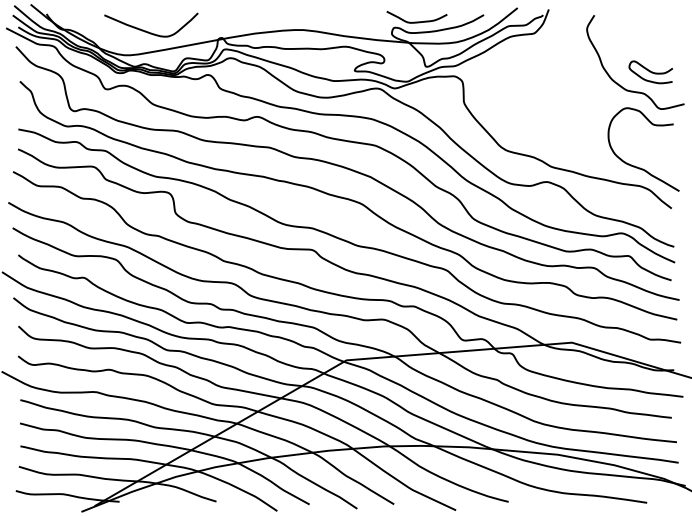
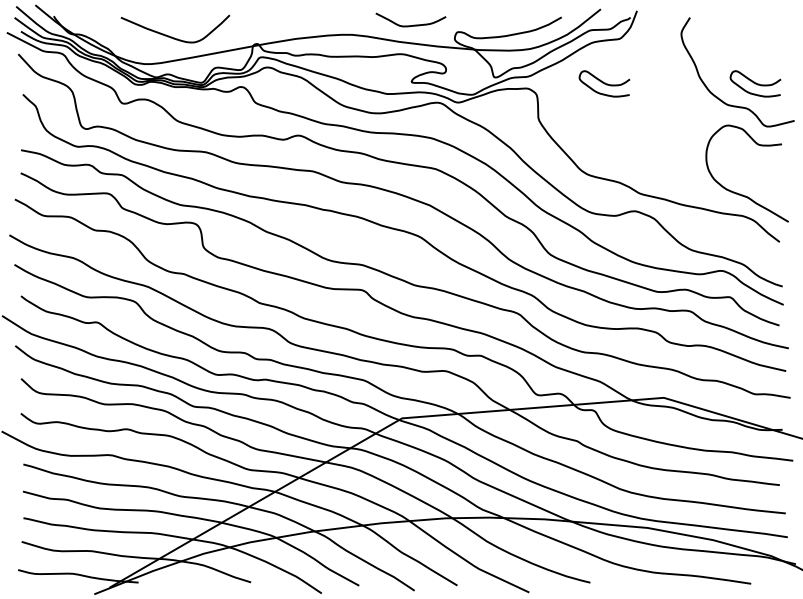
curve: (419, 21) -> (413, 24), moved
curve: (520, 71) -> (604, 83), added

